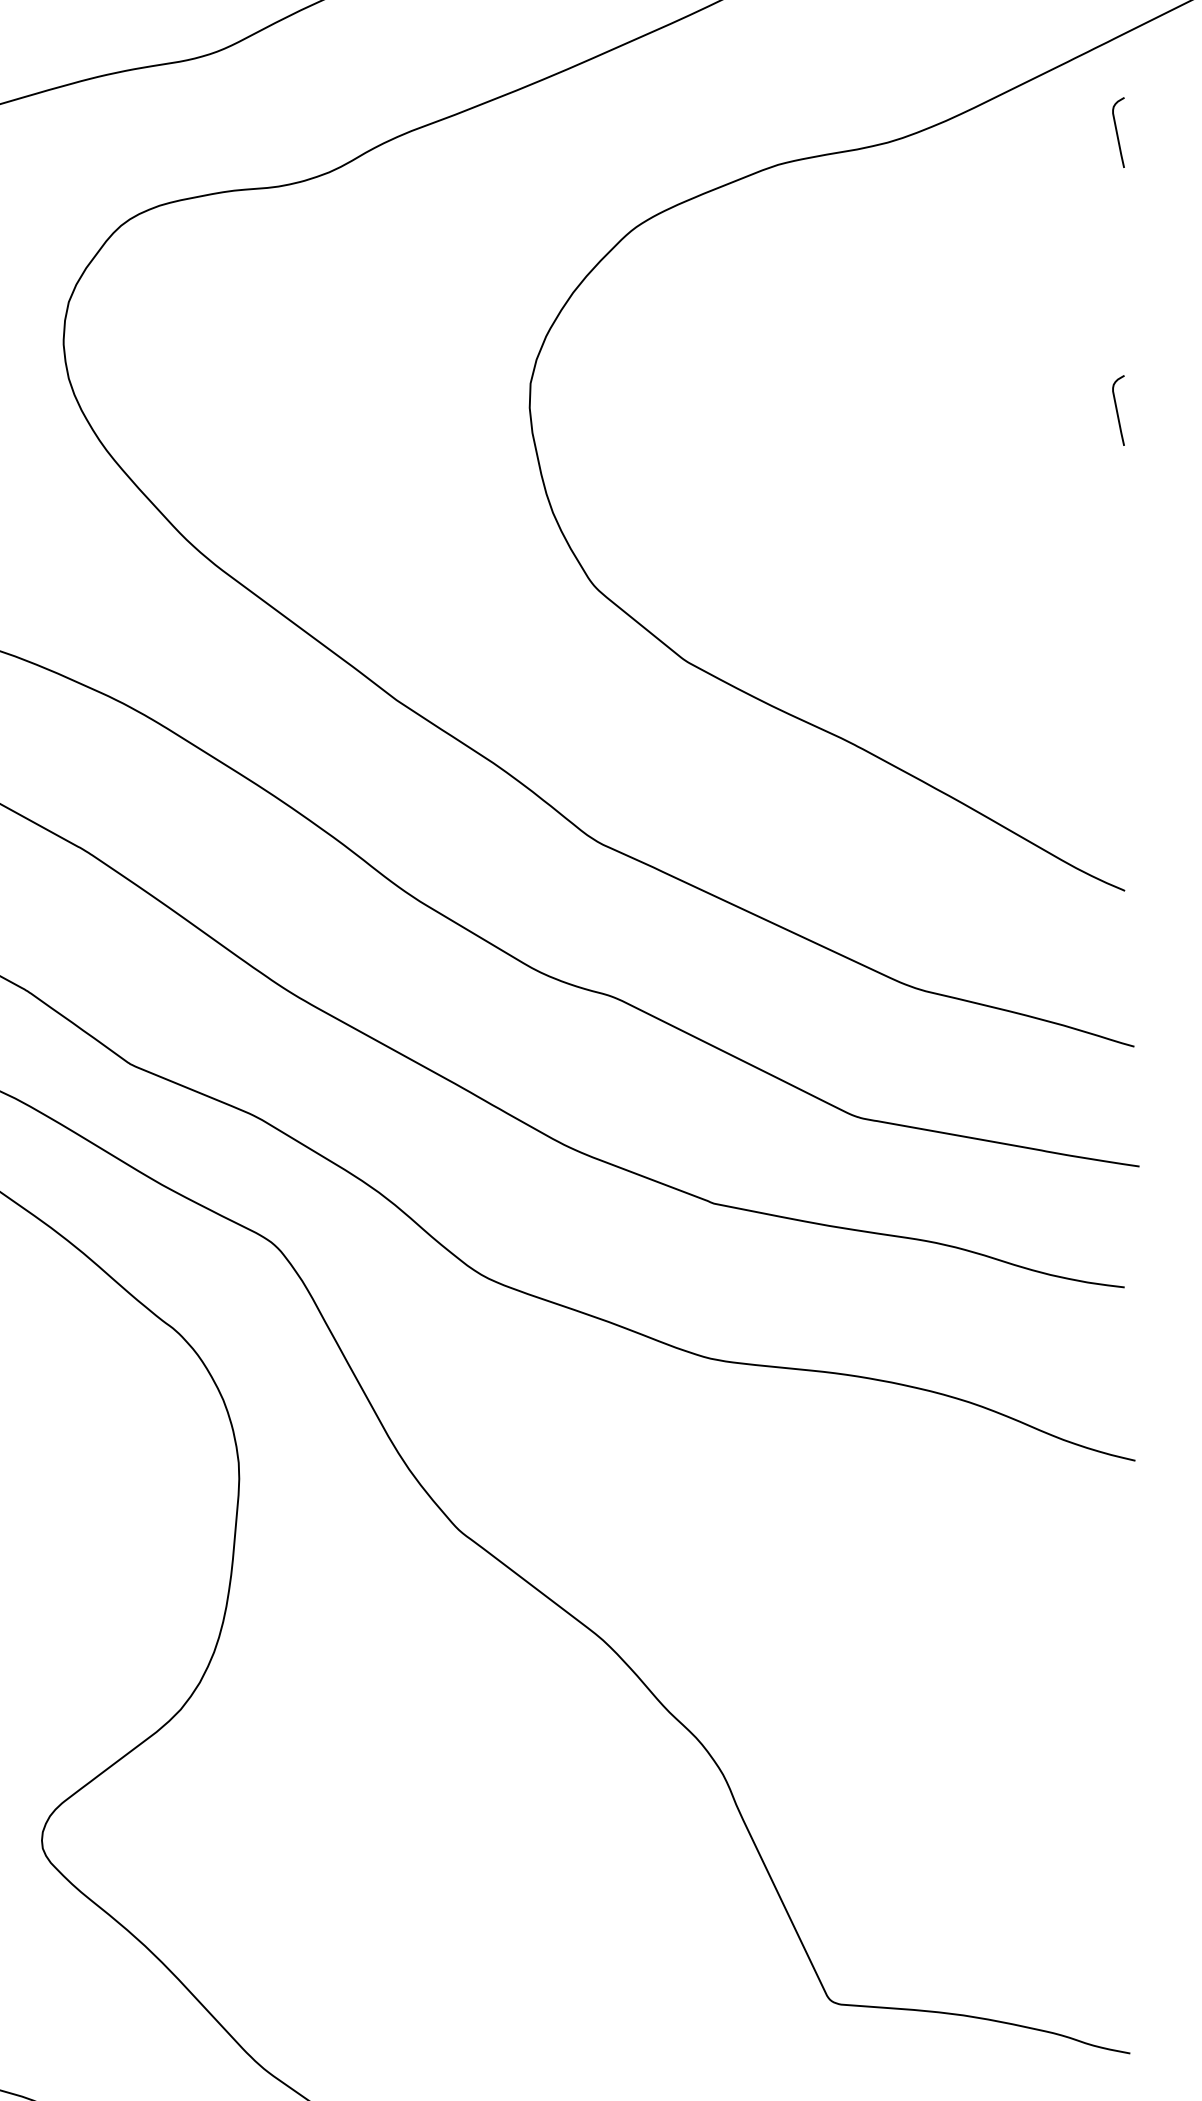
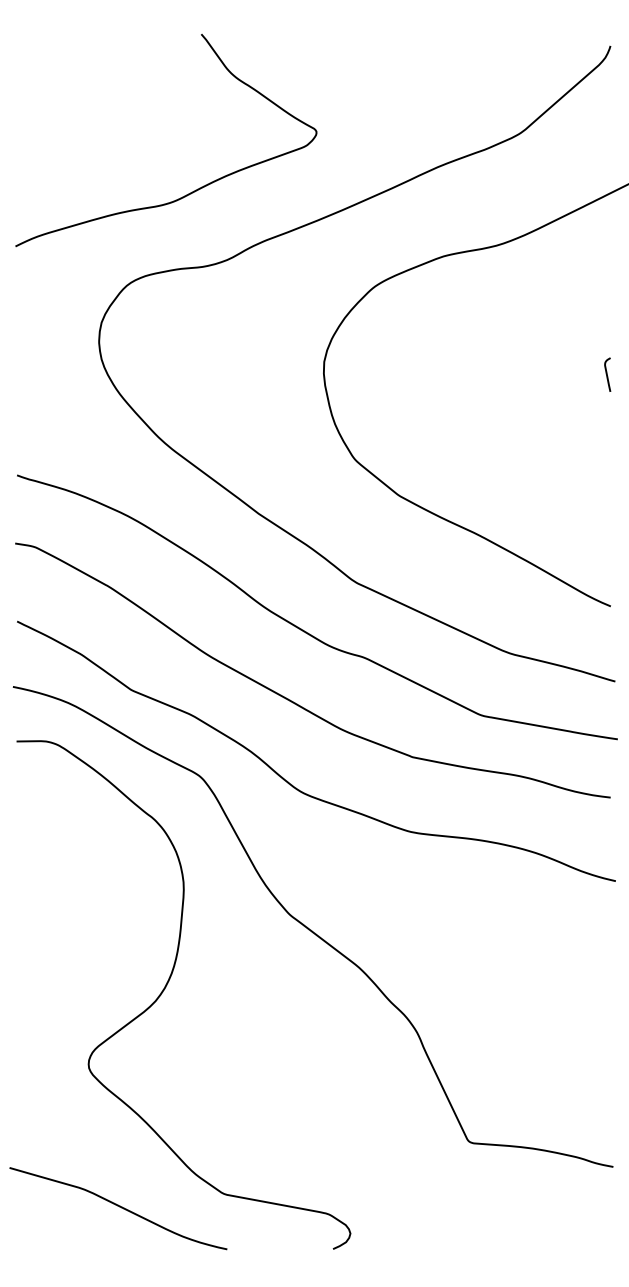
curve: (1118, 131) -> (607, 240), removed

